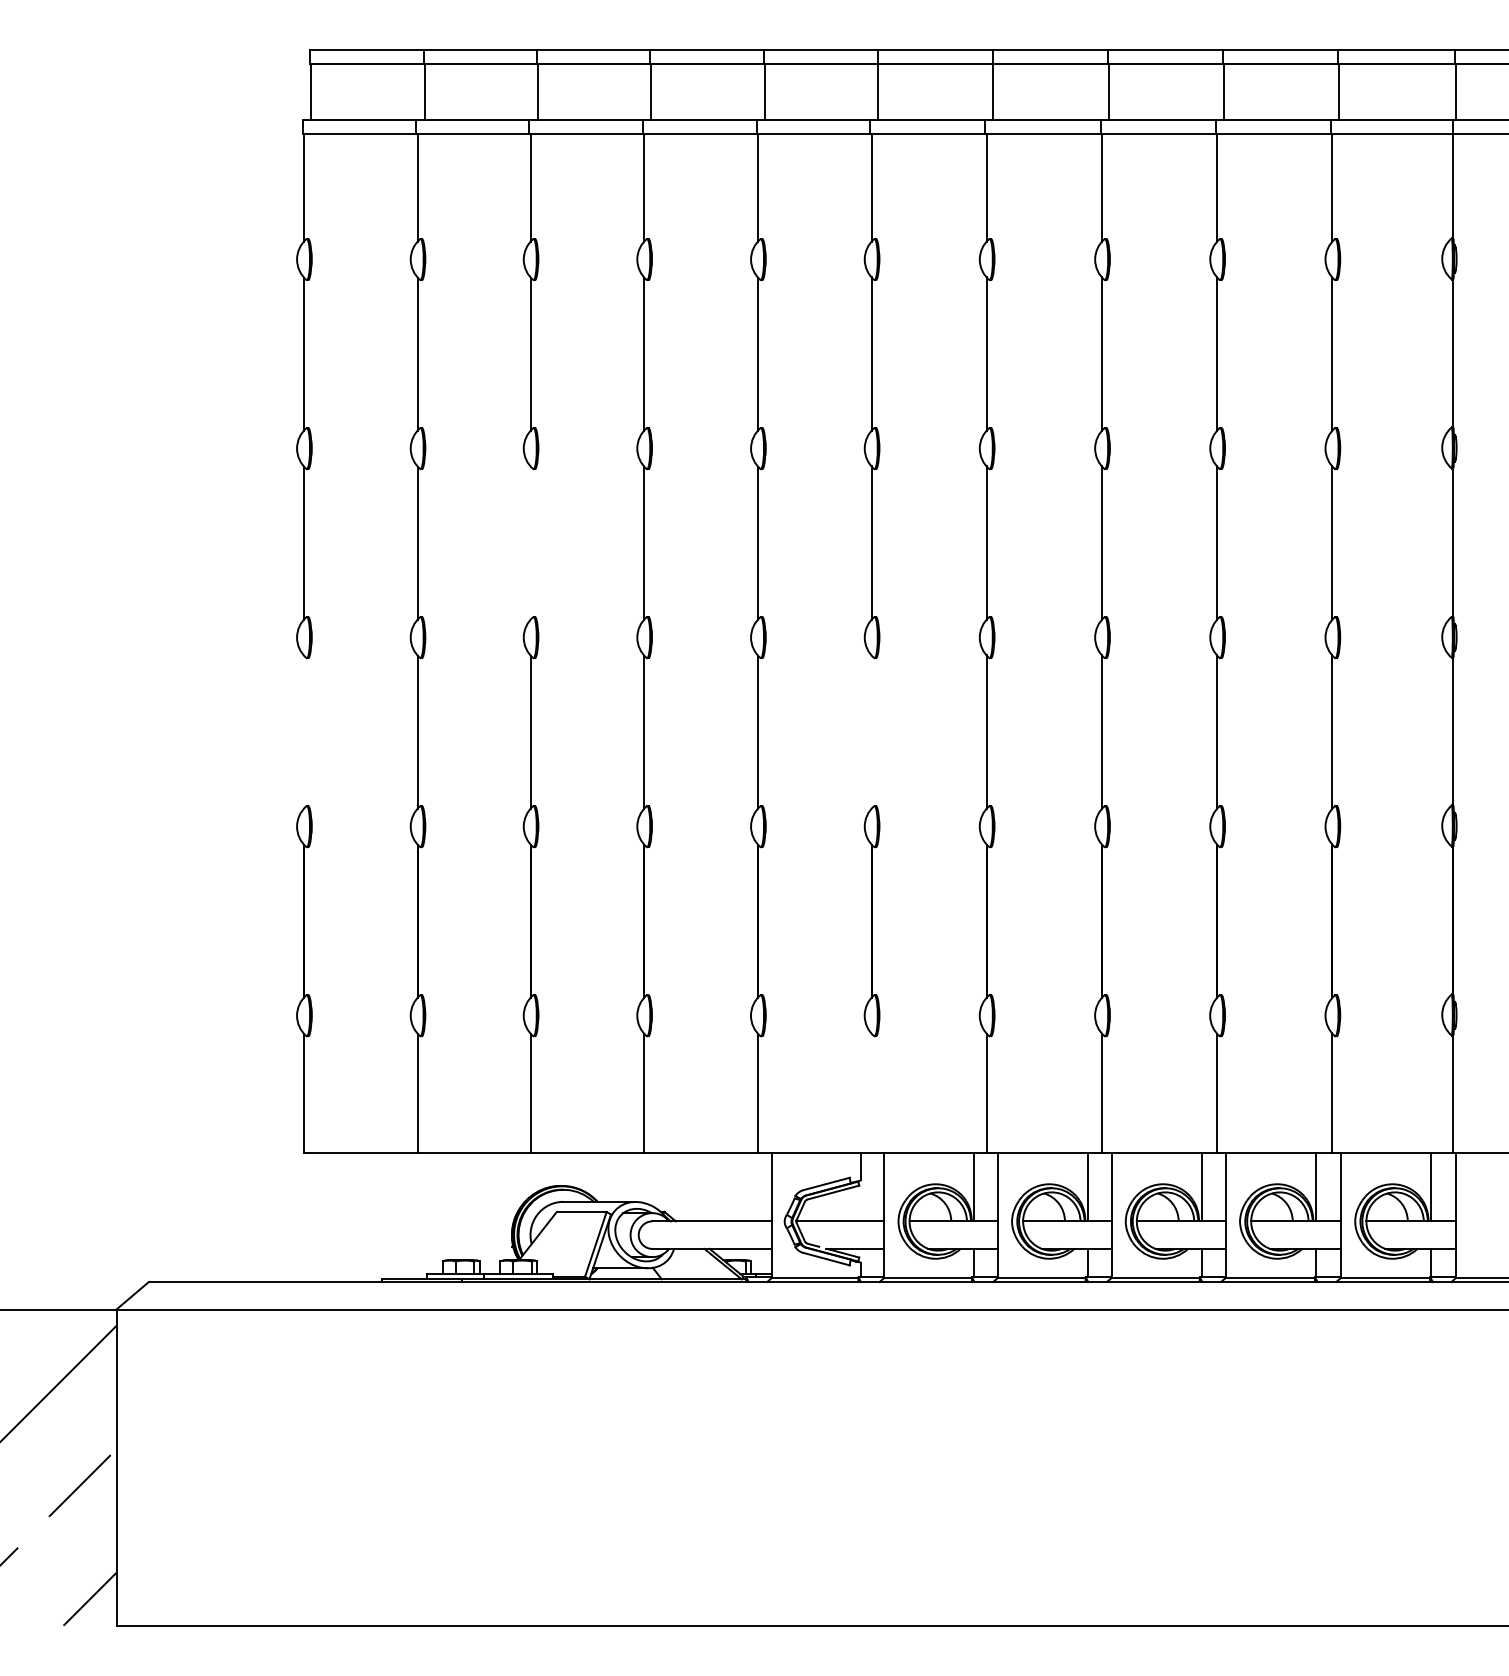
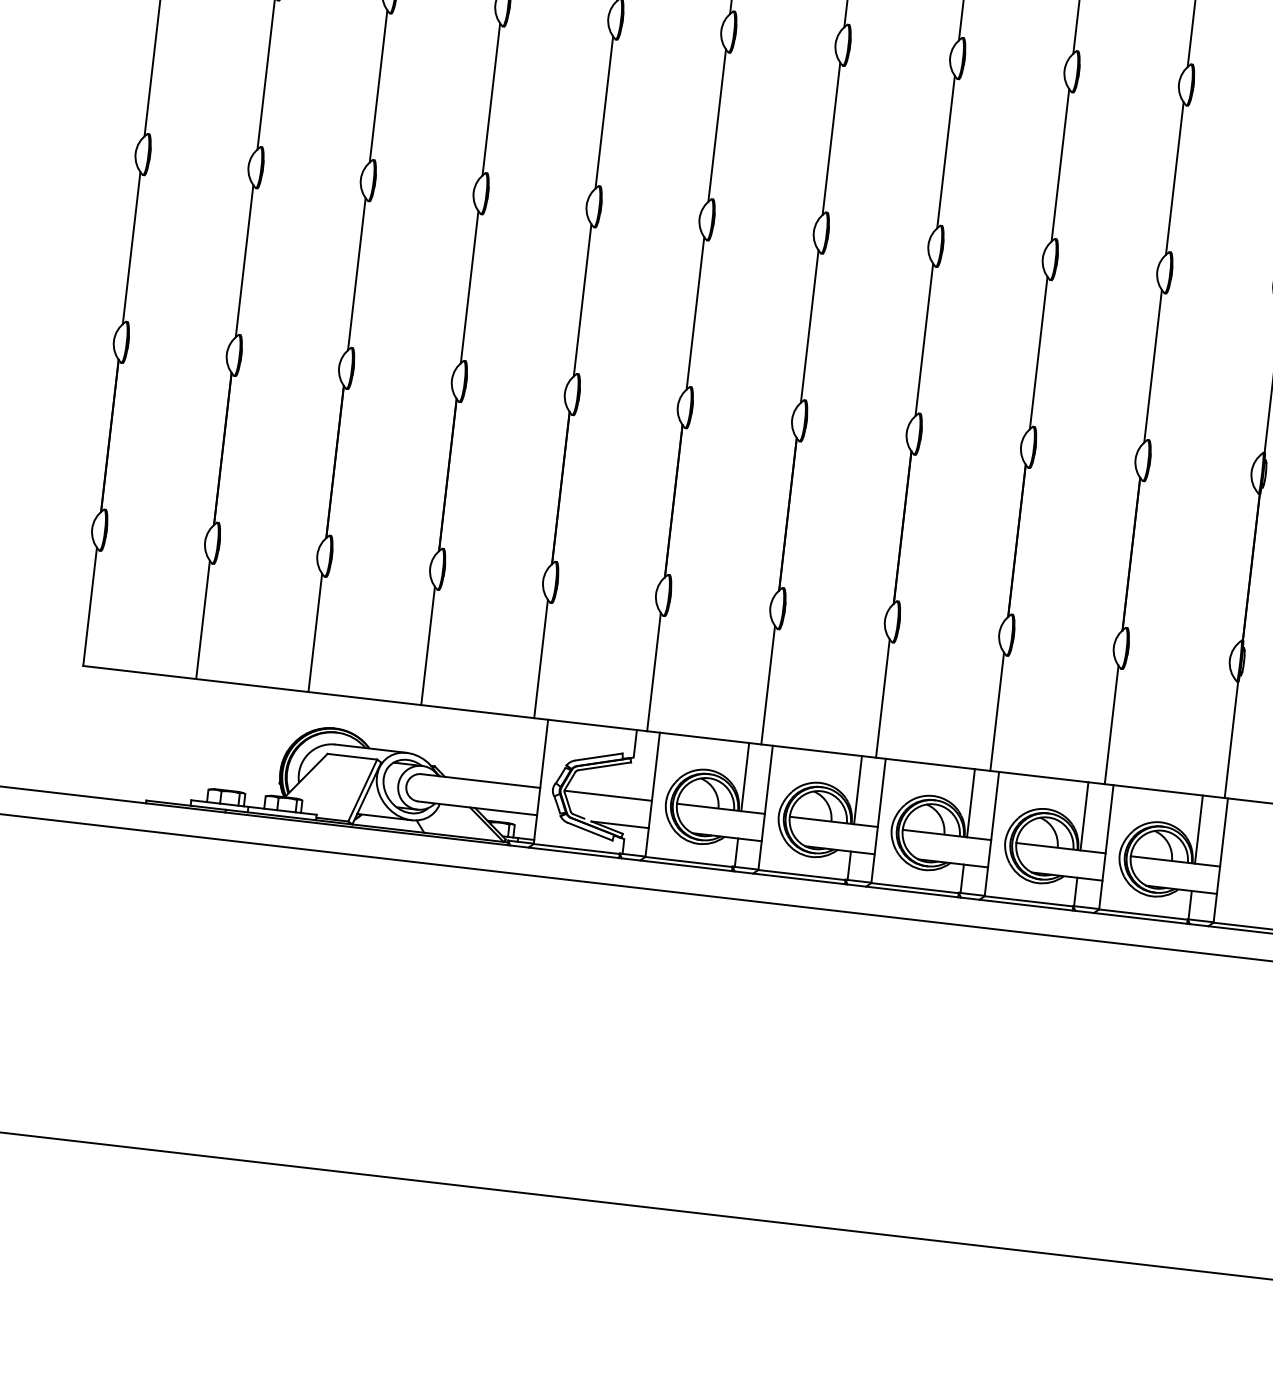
line: (530, 542) -> (378, 85), added
line: (303, 731) -> (131, 247), added
line: (871, 731) -> (695, 312), added
line: (871, 1092) -> (654, 671), added

